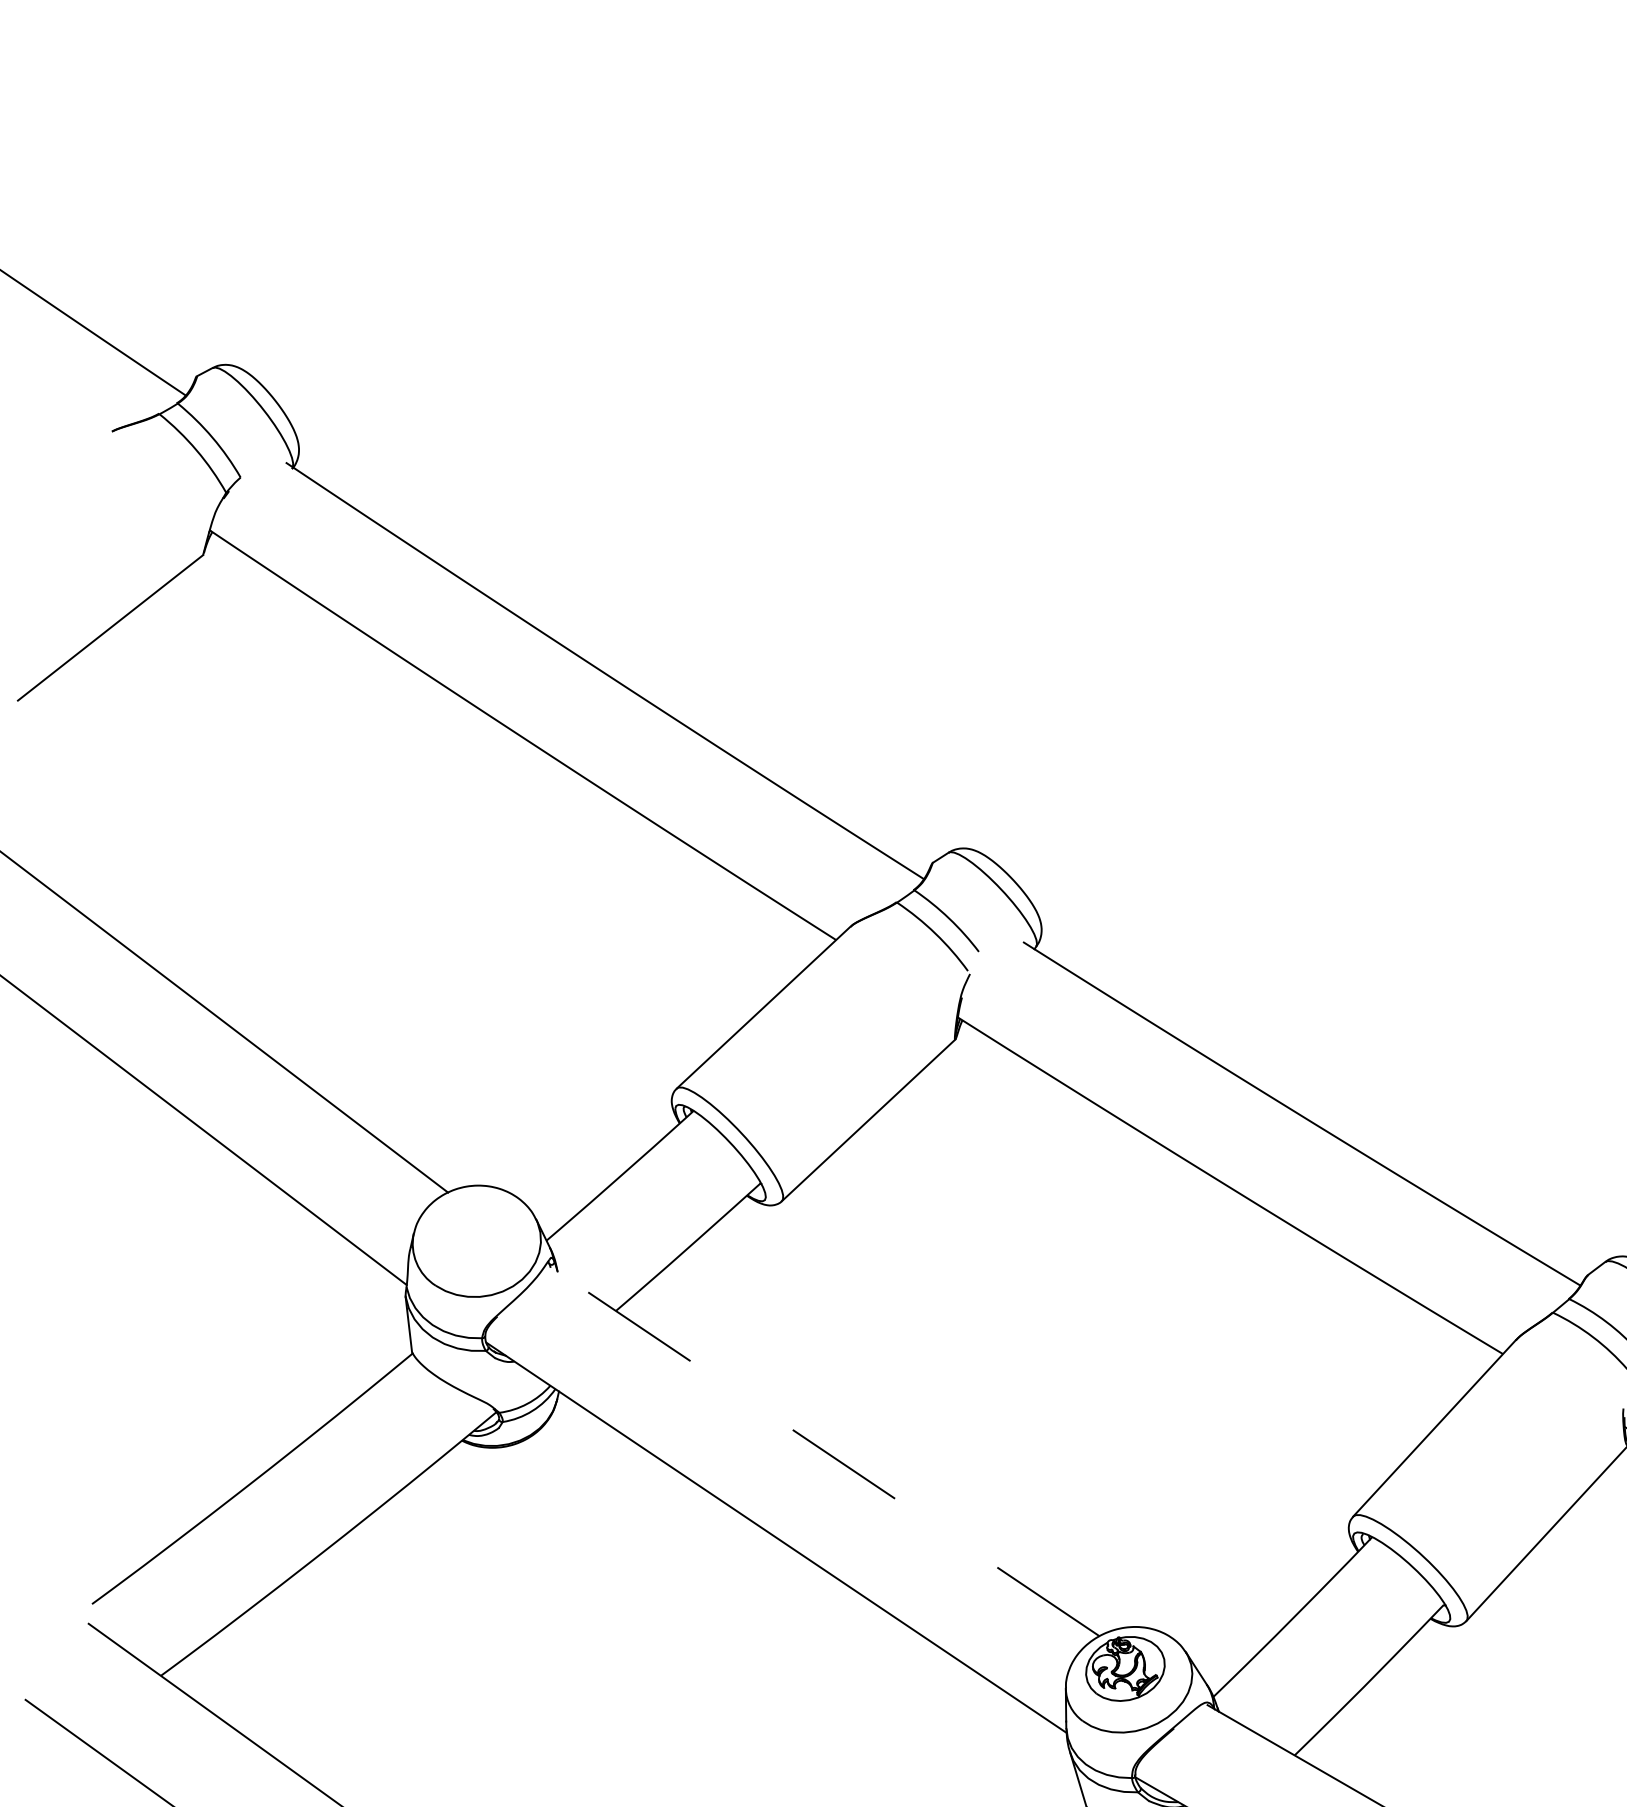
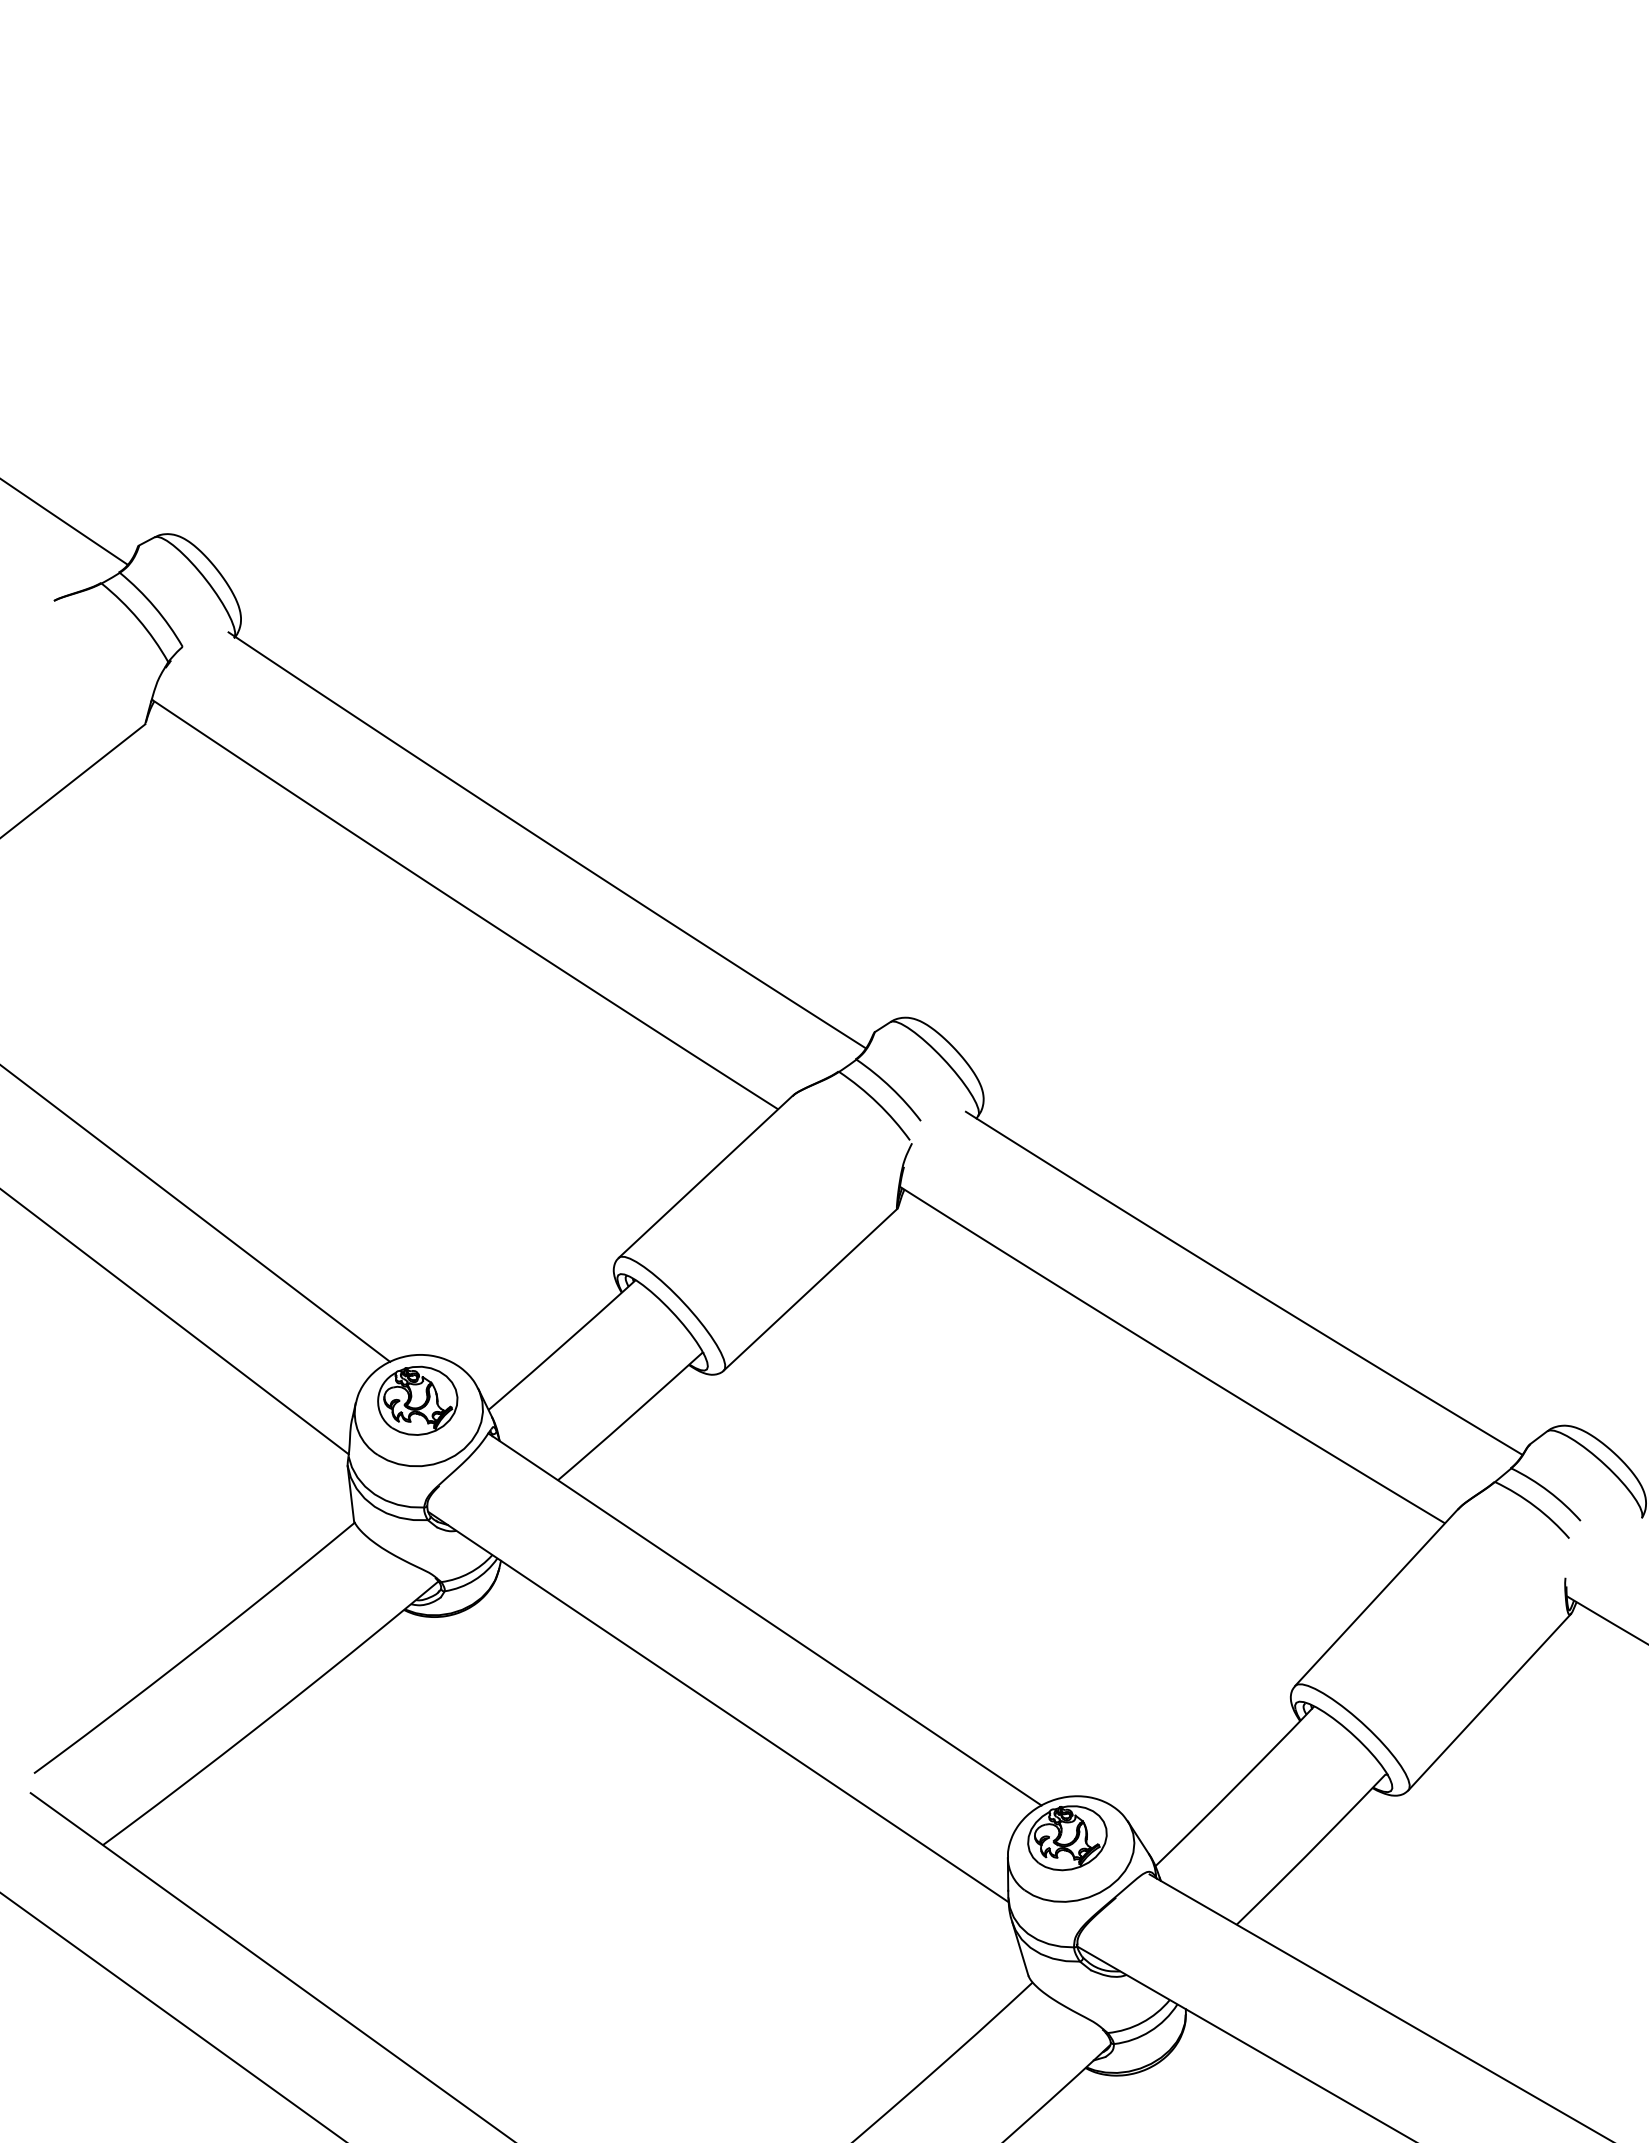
part: (475, 1231) -> (417, 1400), added
line: (822, 1450) -> (764, 1619), dashed -> solid

